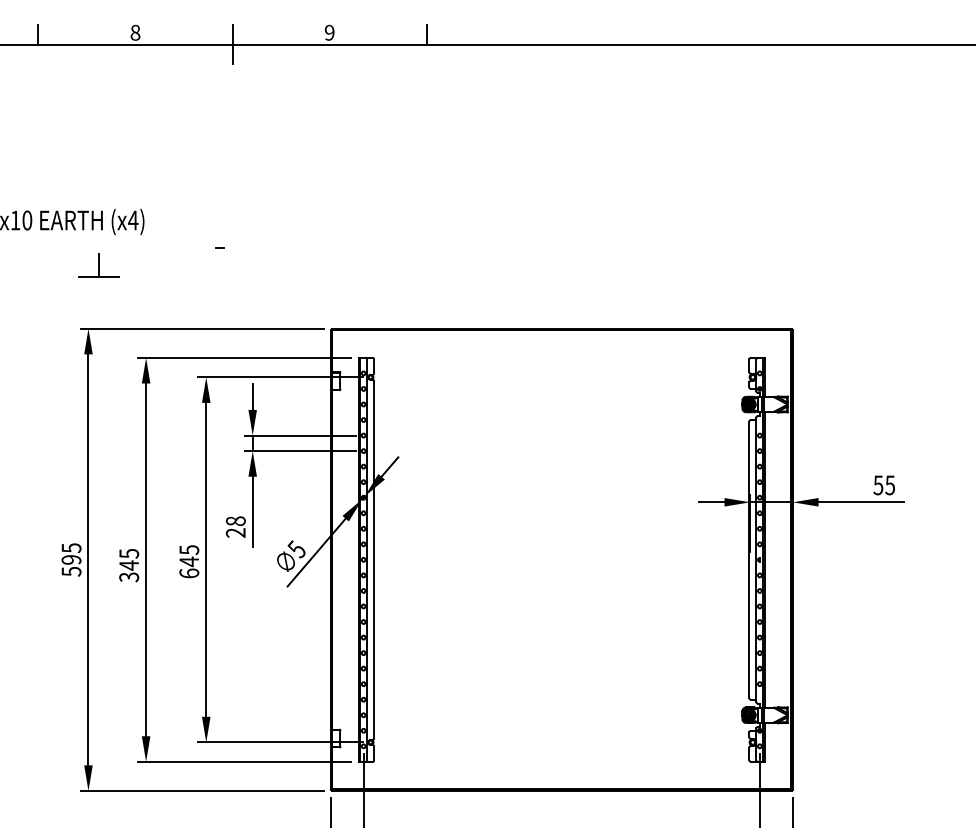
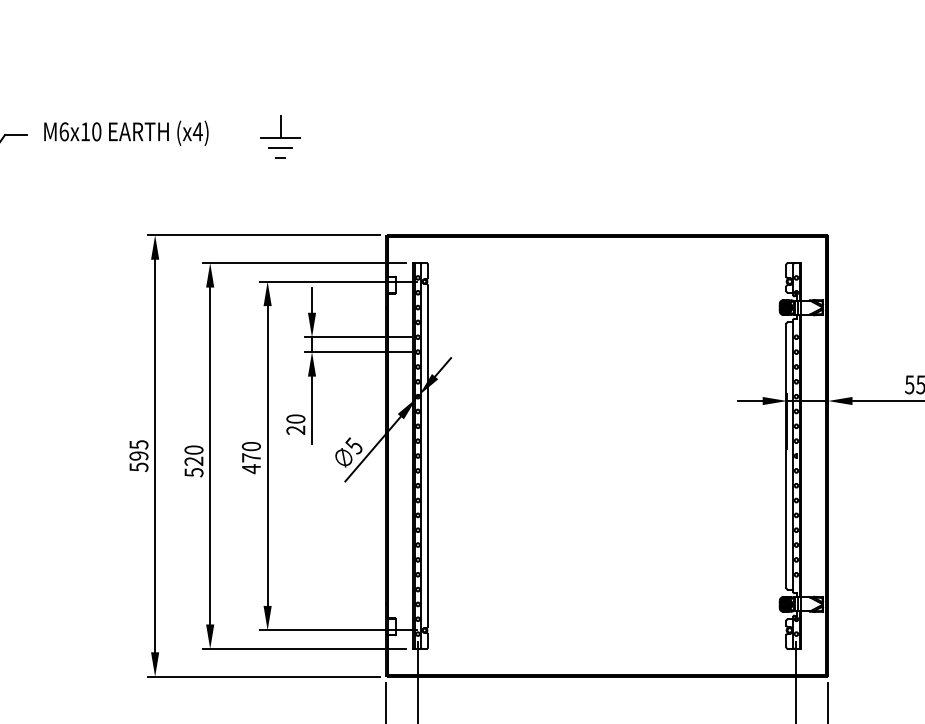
line: (219, 237) -> (280, 148), added
part: (98, 265) -> (280, 127), moved
text: (235, 521) -> (295, 419), 28 -> 20
text: (189, 561) -> (251, 457), 645 -> 470
text: (128, 564) -> (193, 460), 345 -> 520

